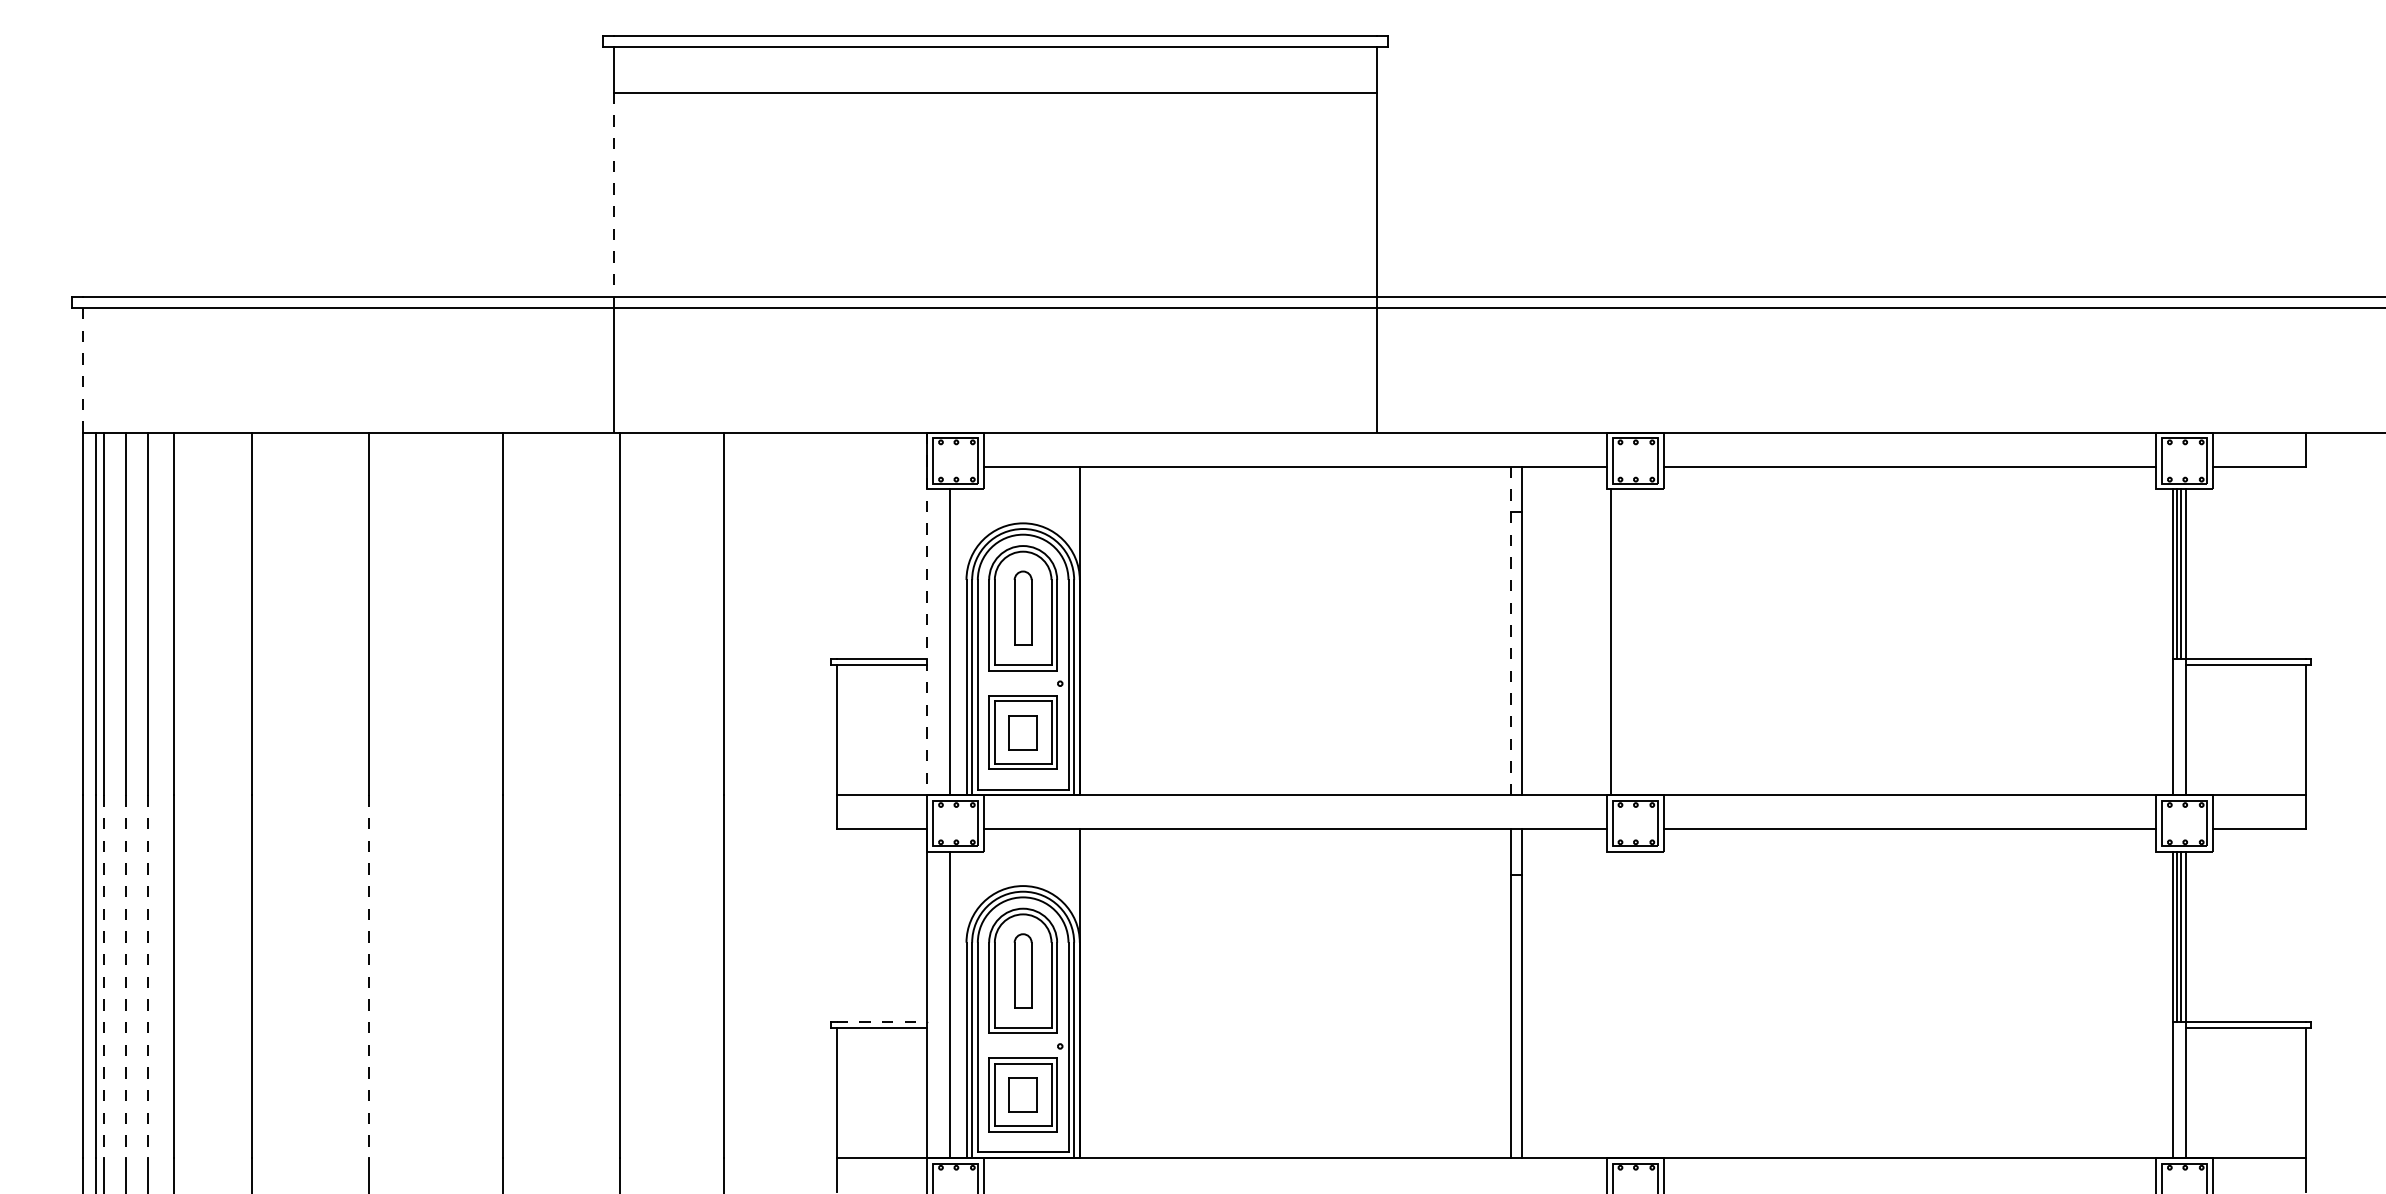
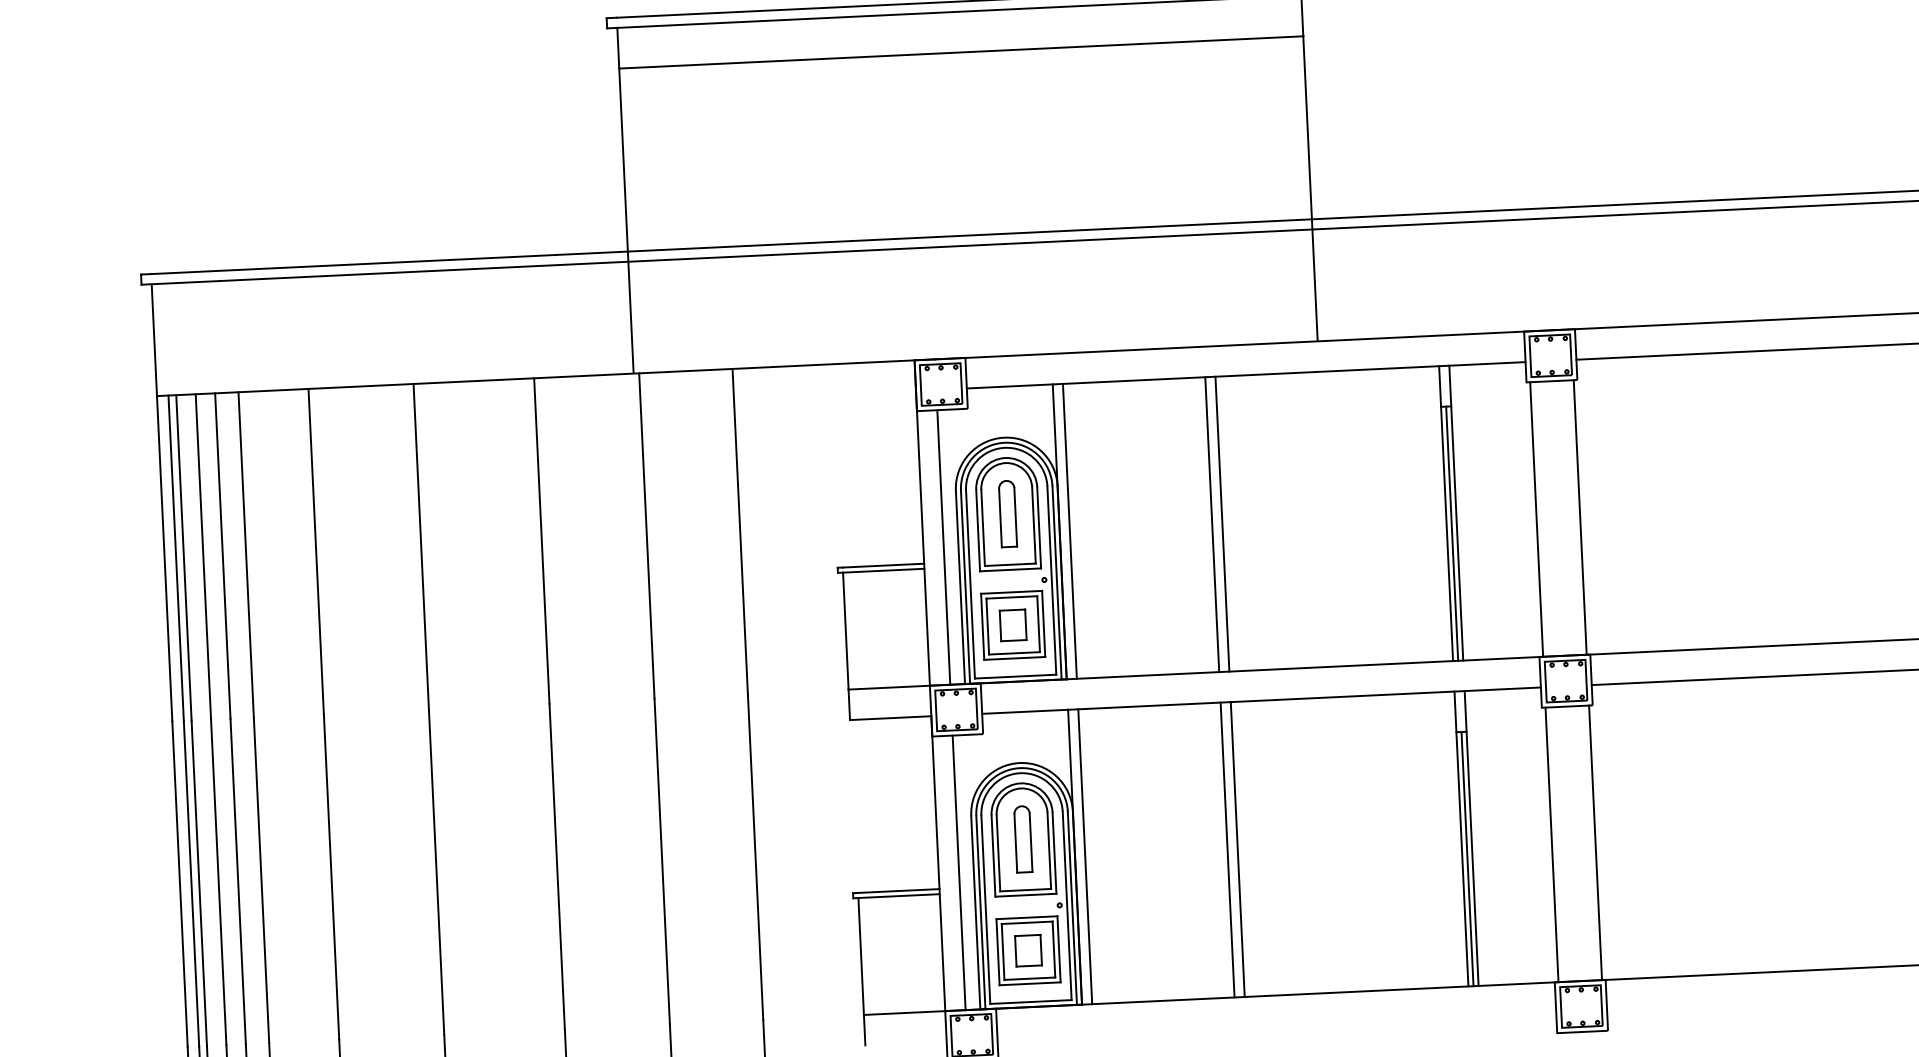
line: (614, 195) -> (623, 160), dashed -> solid
line: (82, 370) -> (153, 340), dashed -> solid
line: (927, 614) -> (922, 523), dashed -> solid
line: (1091, 630) -> (1070, 530), added
line: (1249, 630) -> (1211, 524), added
line: (1261, 630) -> (1222, 523), added
line: (1510, 631) -> (1446, 514), dashed -> solid
line: (1659, 642) -> (1580, 517), added
line: (1516, 653) -> (1452, 533), added
line: (104, 977) -> (199, 883), dashed -> solid
line: (126, 977) -> (219, 883), dashed -> solid
line: (147, 977) -> (237, 882), dashed -> solid
line: (368, 977) -> (436, 872), dashed -> solid
line: (1091, 993) -> (1085, 856), added
line: (1249, 993) -> (1227, 849), added
line: (1261, 993) -> (1238, 849), added
line: (1610, 1005) -> (1551, 845), added
line: (1659, 1005) -> (1595, 843), added
line: (1516, 1016) -> (1467, 859), added
line: (882, 1022) -> (899, 891), dashed -> solid

